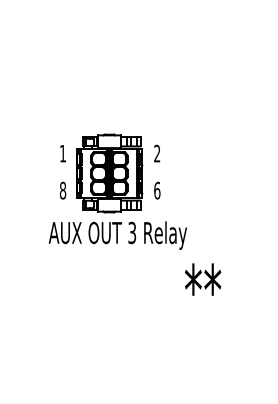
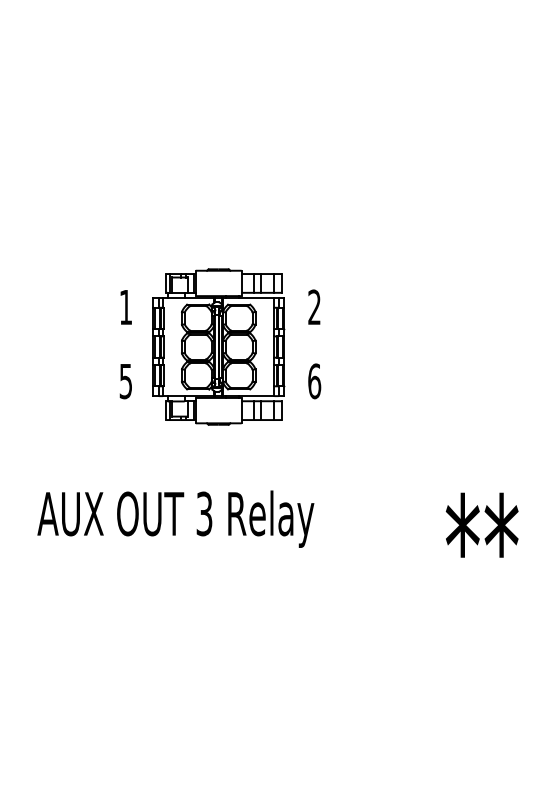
text: (62, 190) -> (124, 380), 8 -> 5
text: (117, 235) -> (174, 519), moved
text: (203, 279) -> (483, 525), moved

